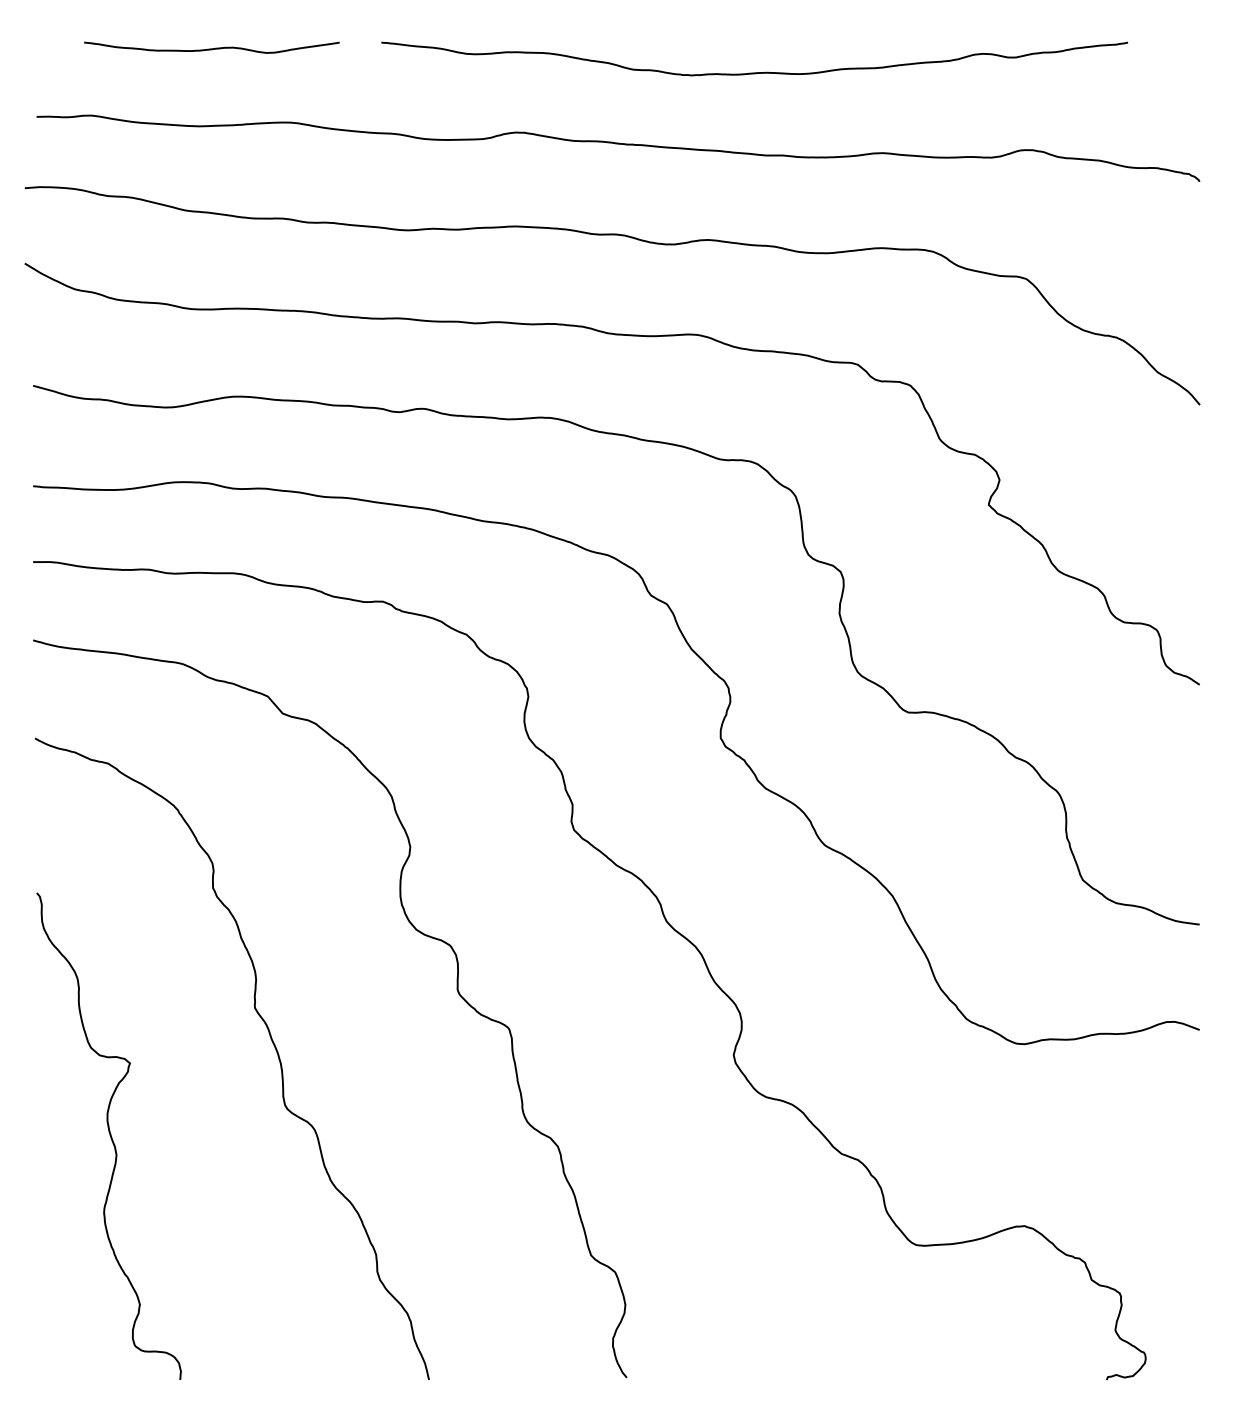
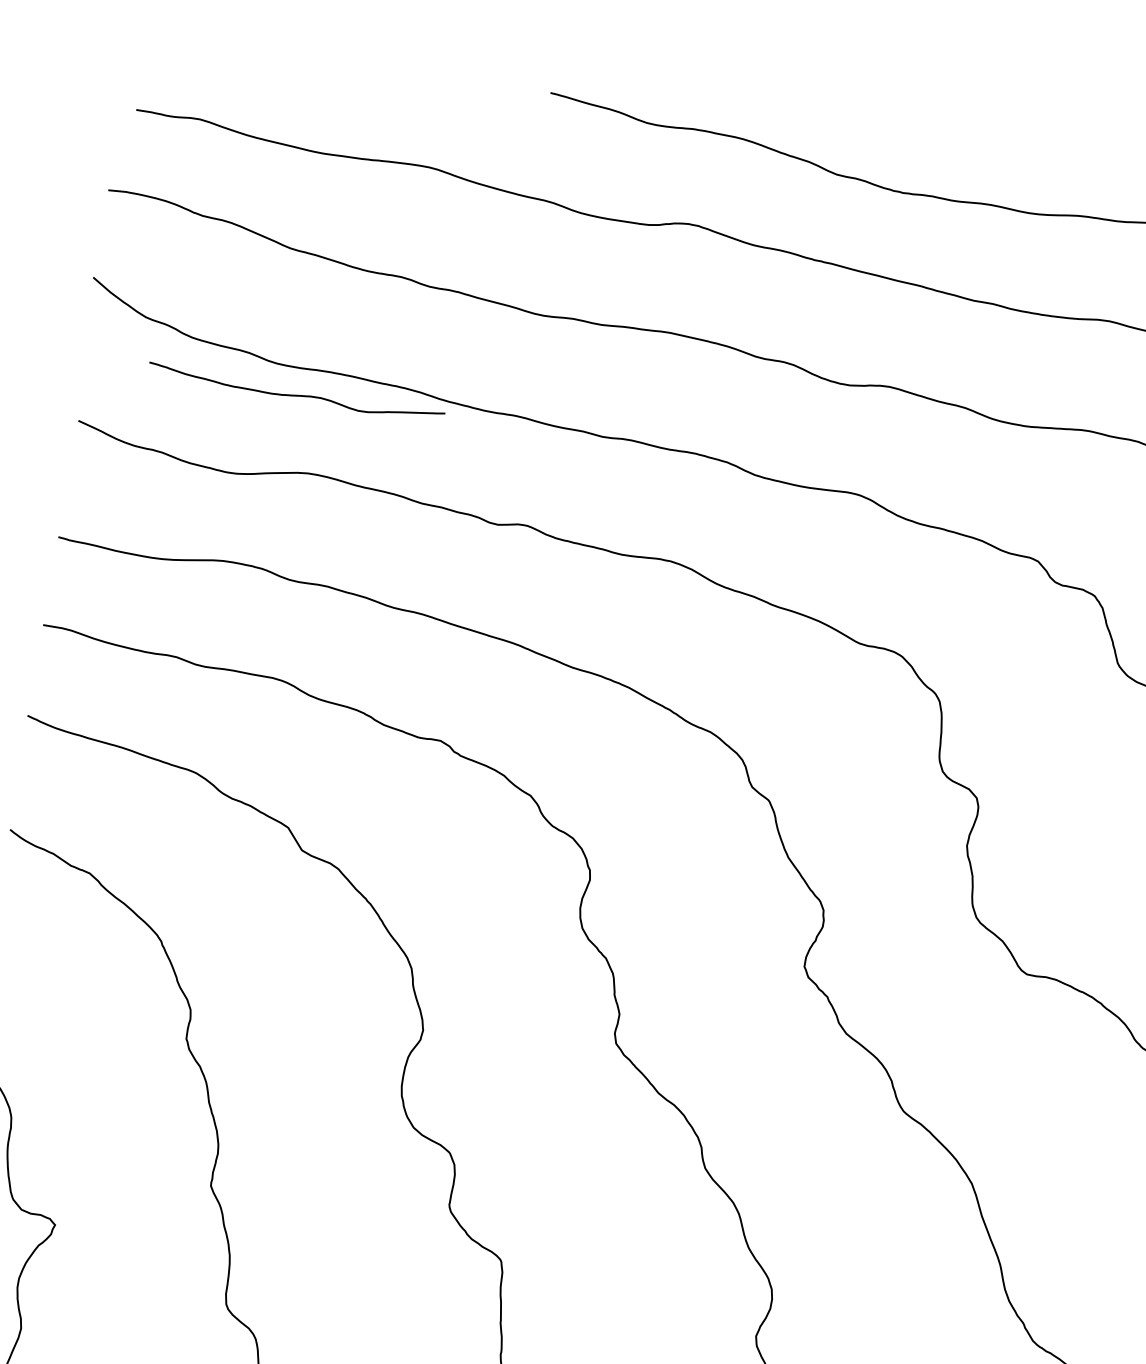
curve: (211, 48) -> (295, 394), moved

